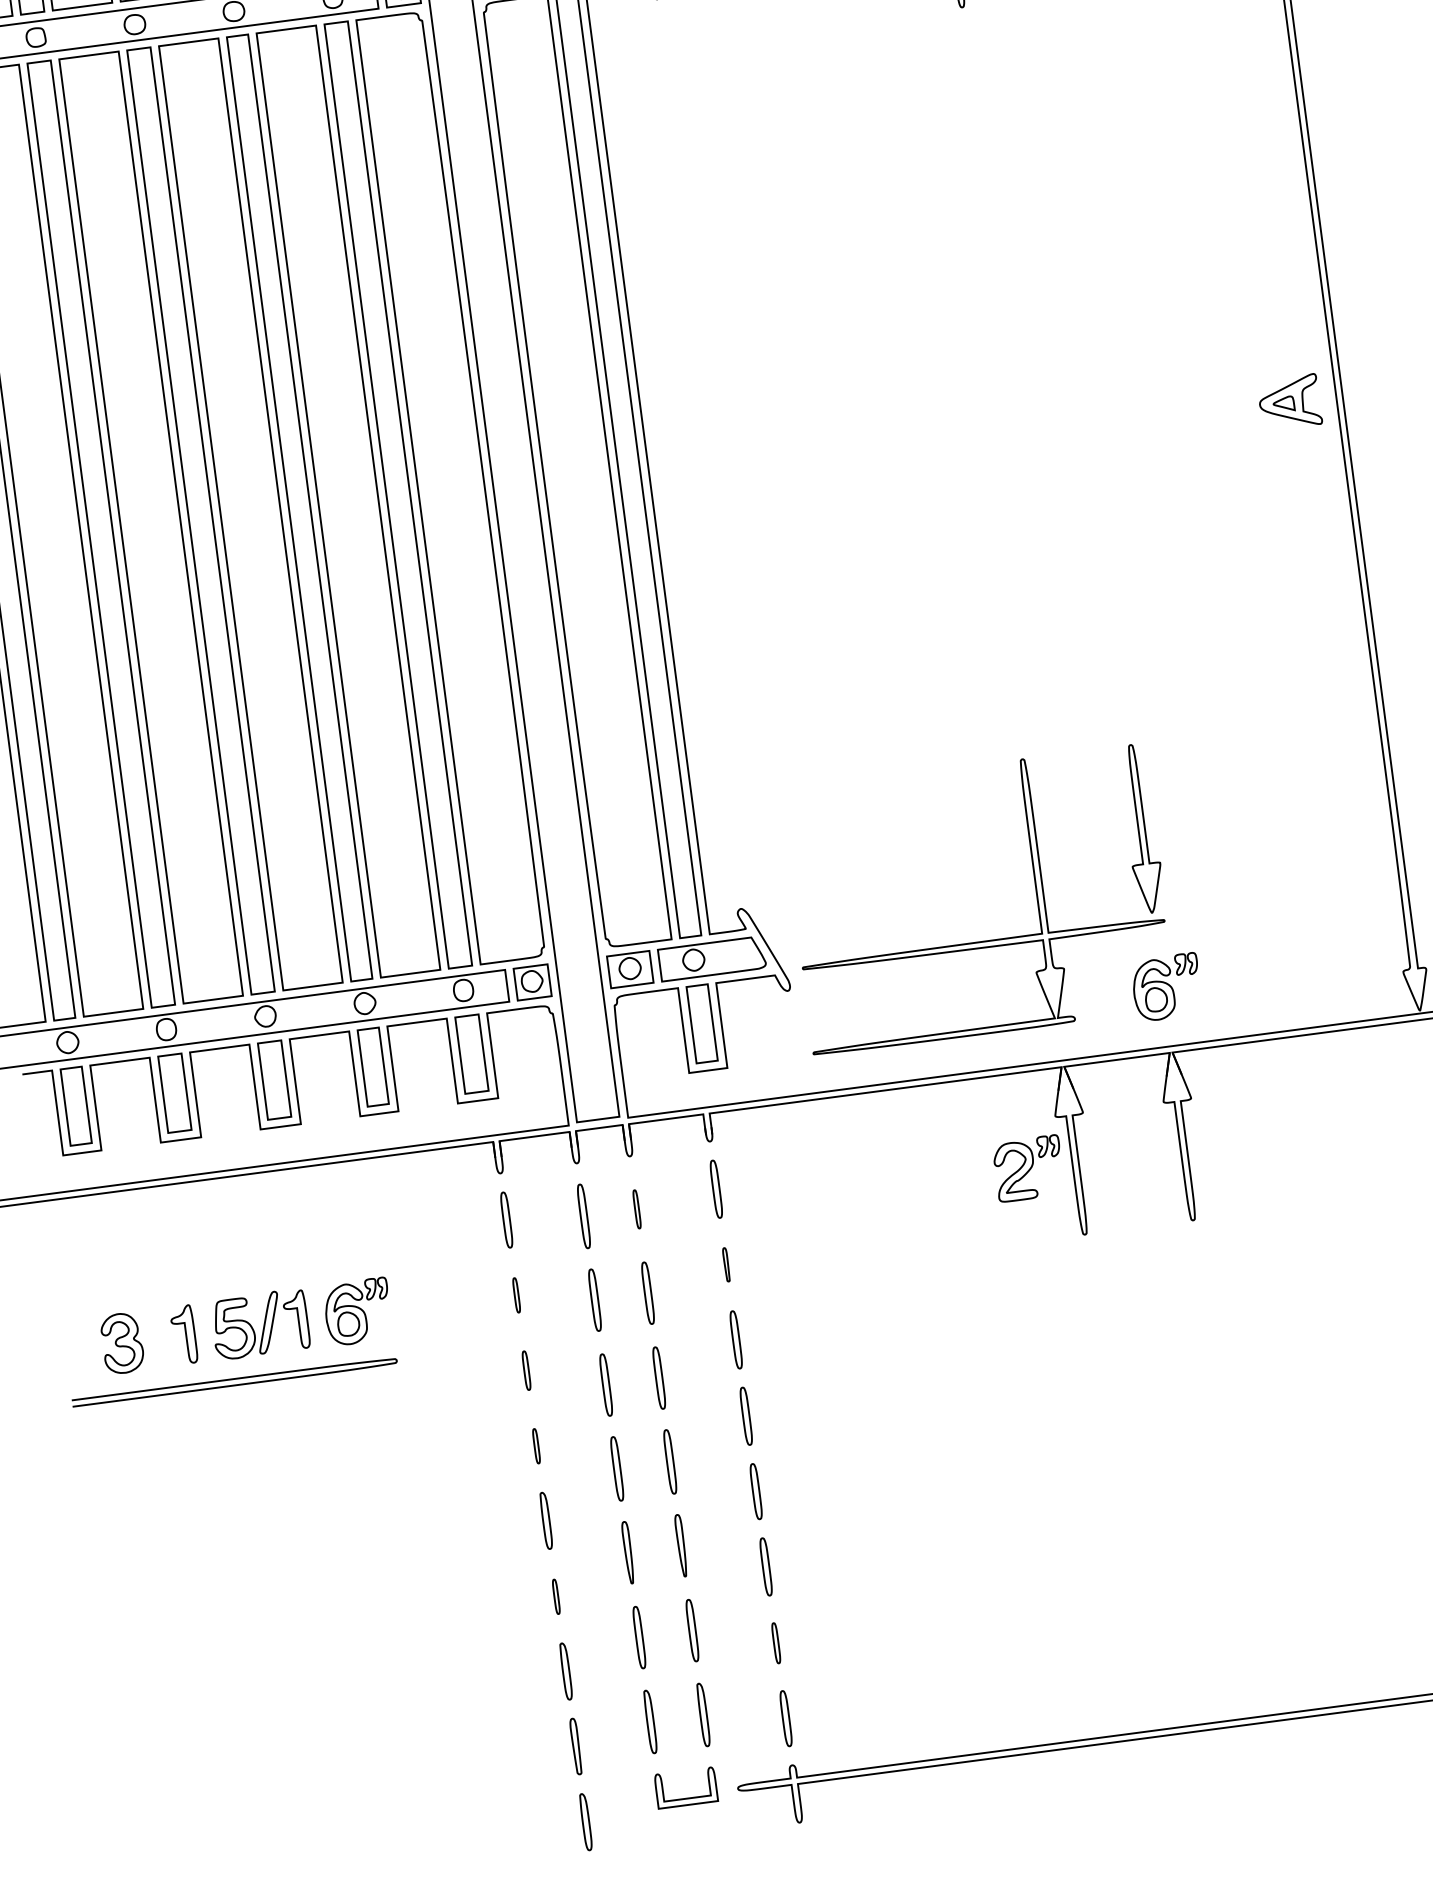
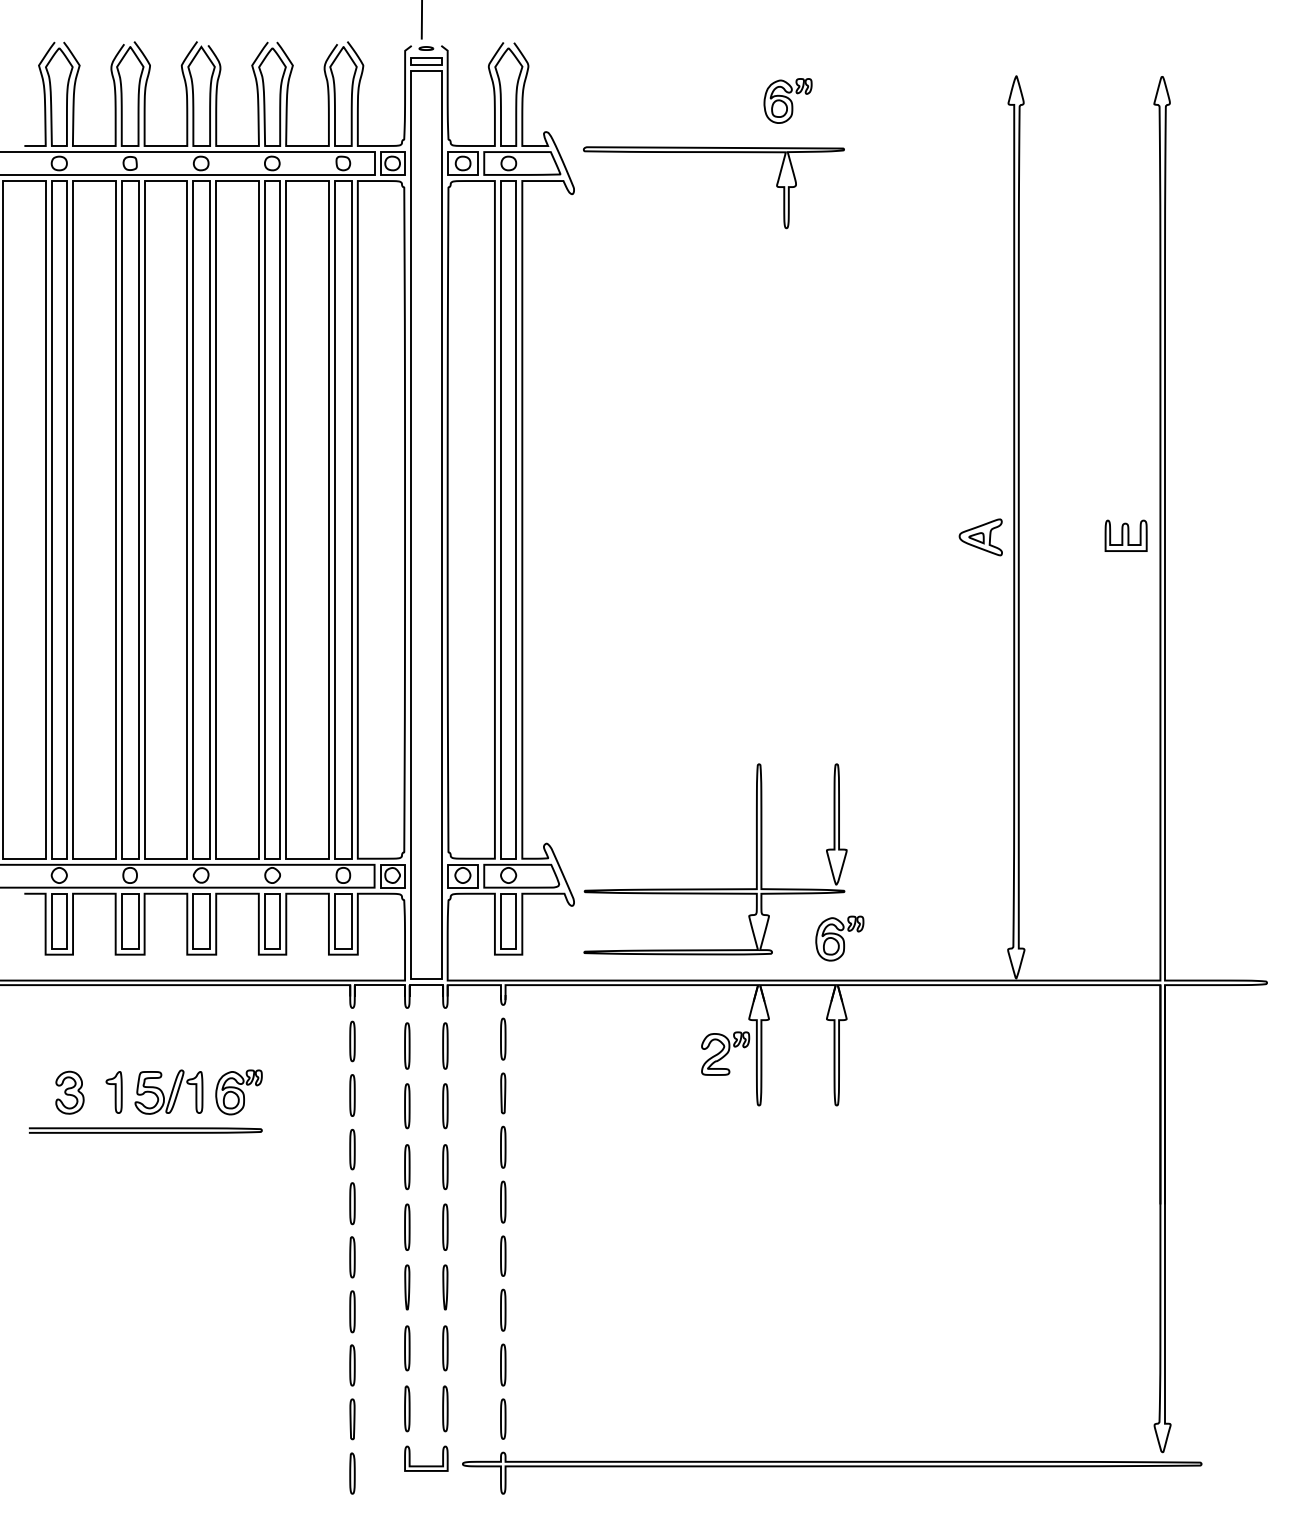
part: (637, 1208) -> (445, 1045), size x1.67
part: (726, 1264) -> (503, 1093), size x1.67
part: (516, 1295) -> (352, 1095), size x1.67
part: (526, 1370) -> (352, 1149), size x1.43
part: (536, 1445) -> (352, 1203), size x1.67
part: (556, 1596) -> (352, 1311), size x1.67
part: (776, 1642) -> (503, 1364), size x1.43

